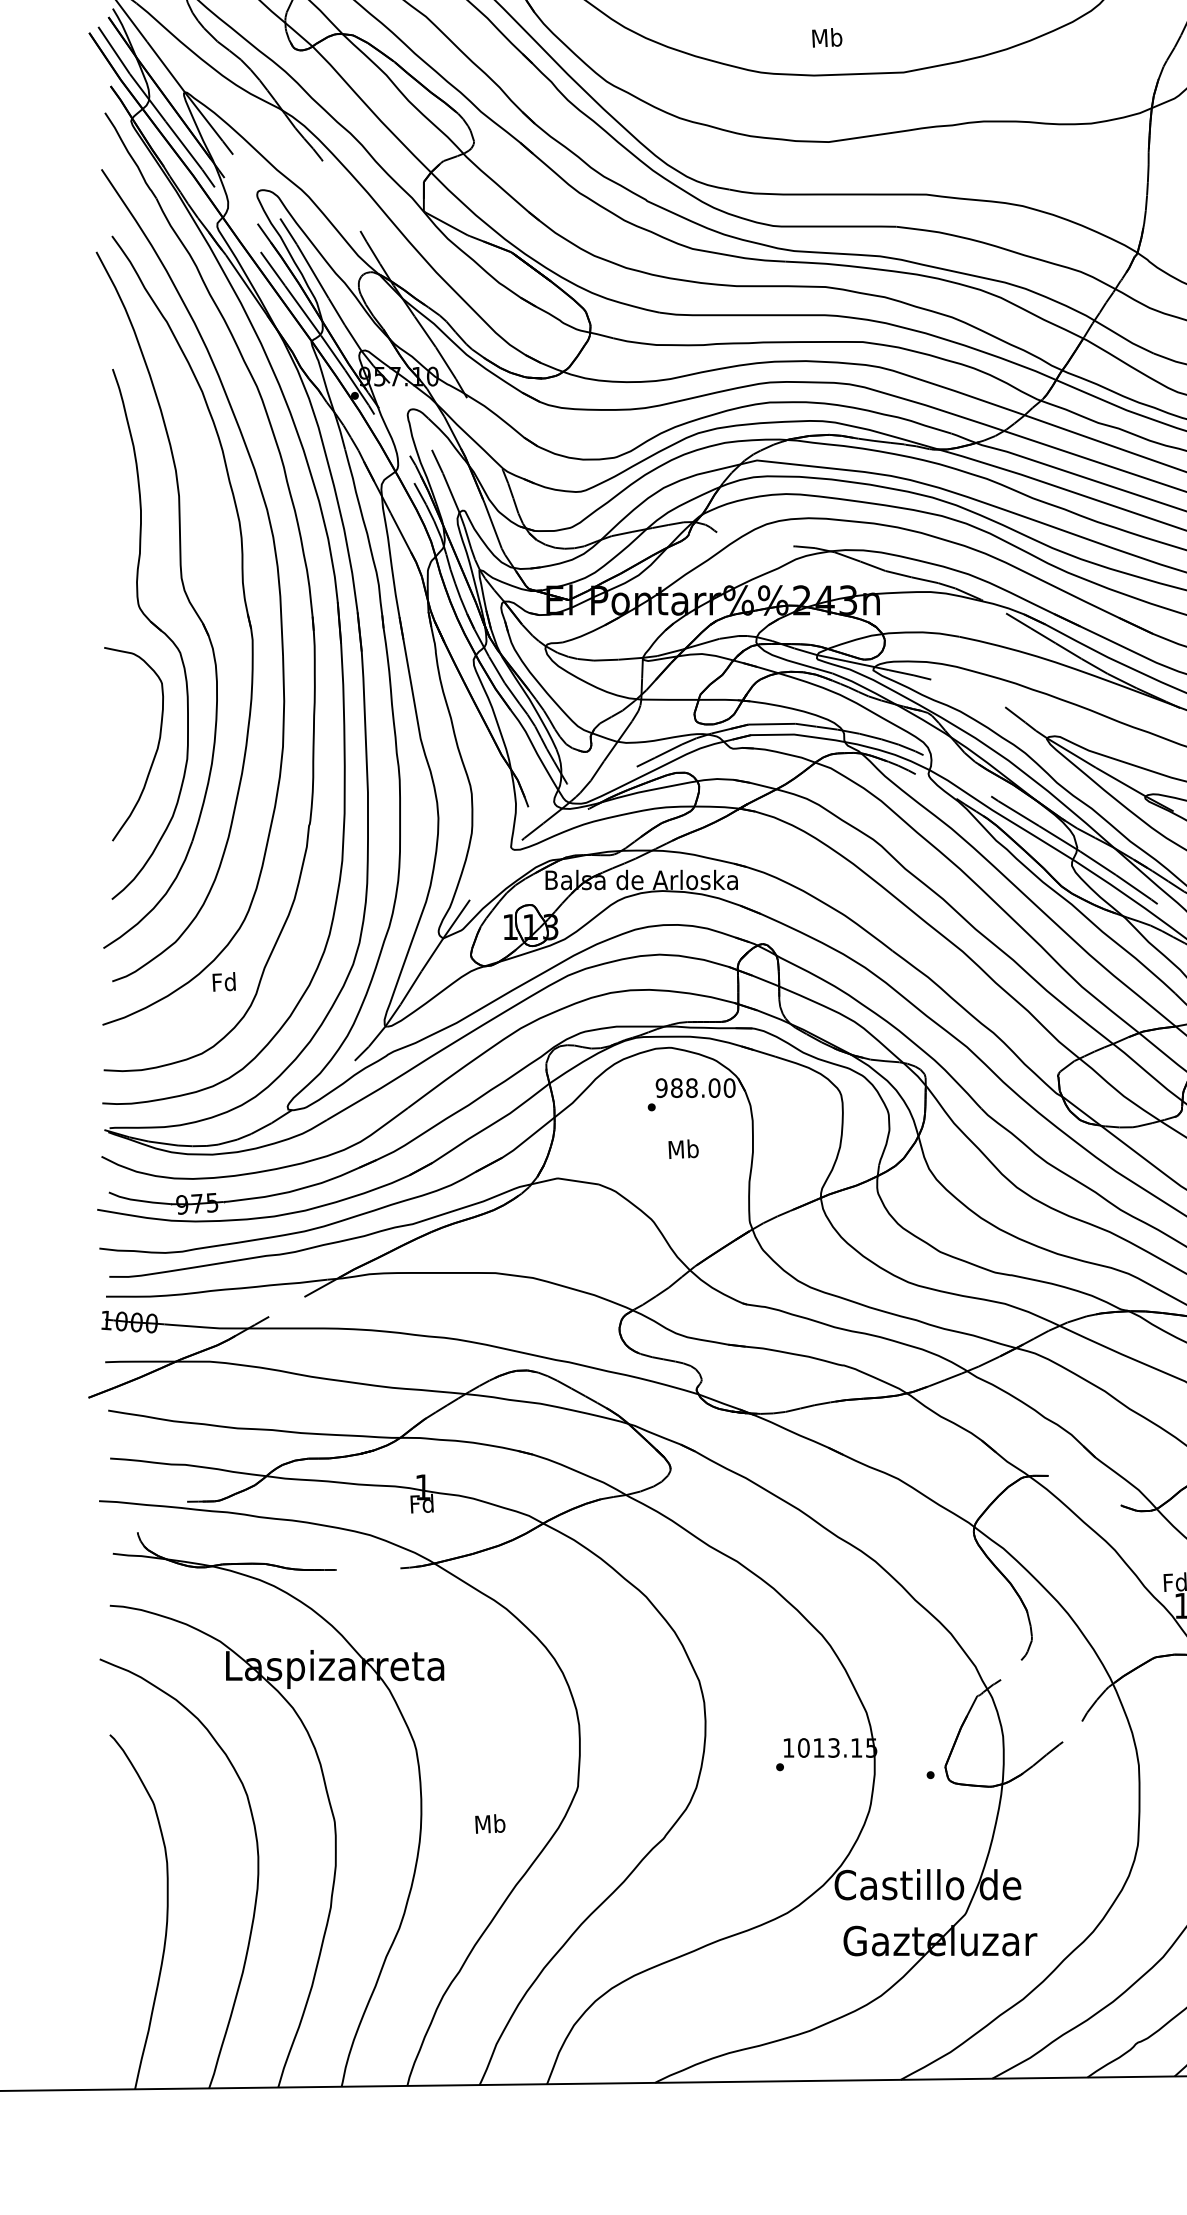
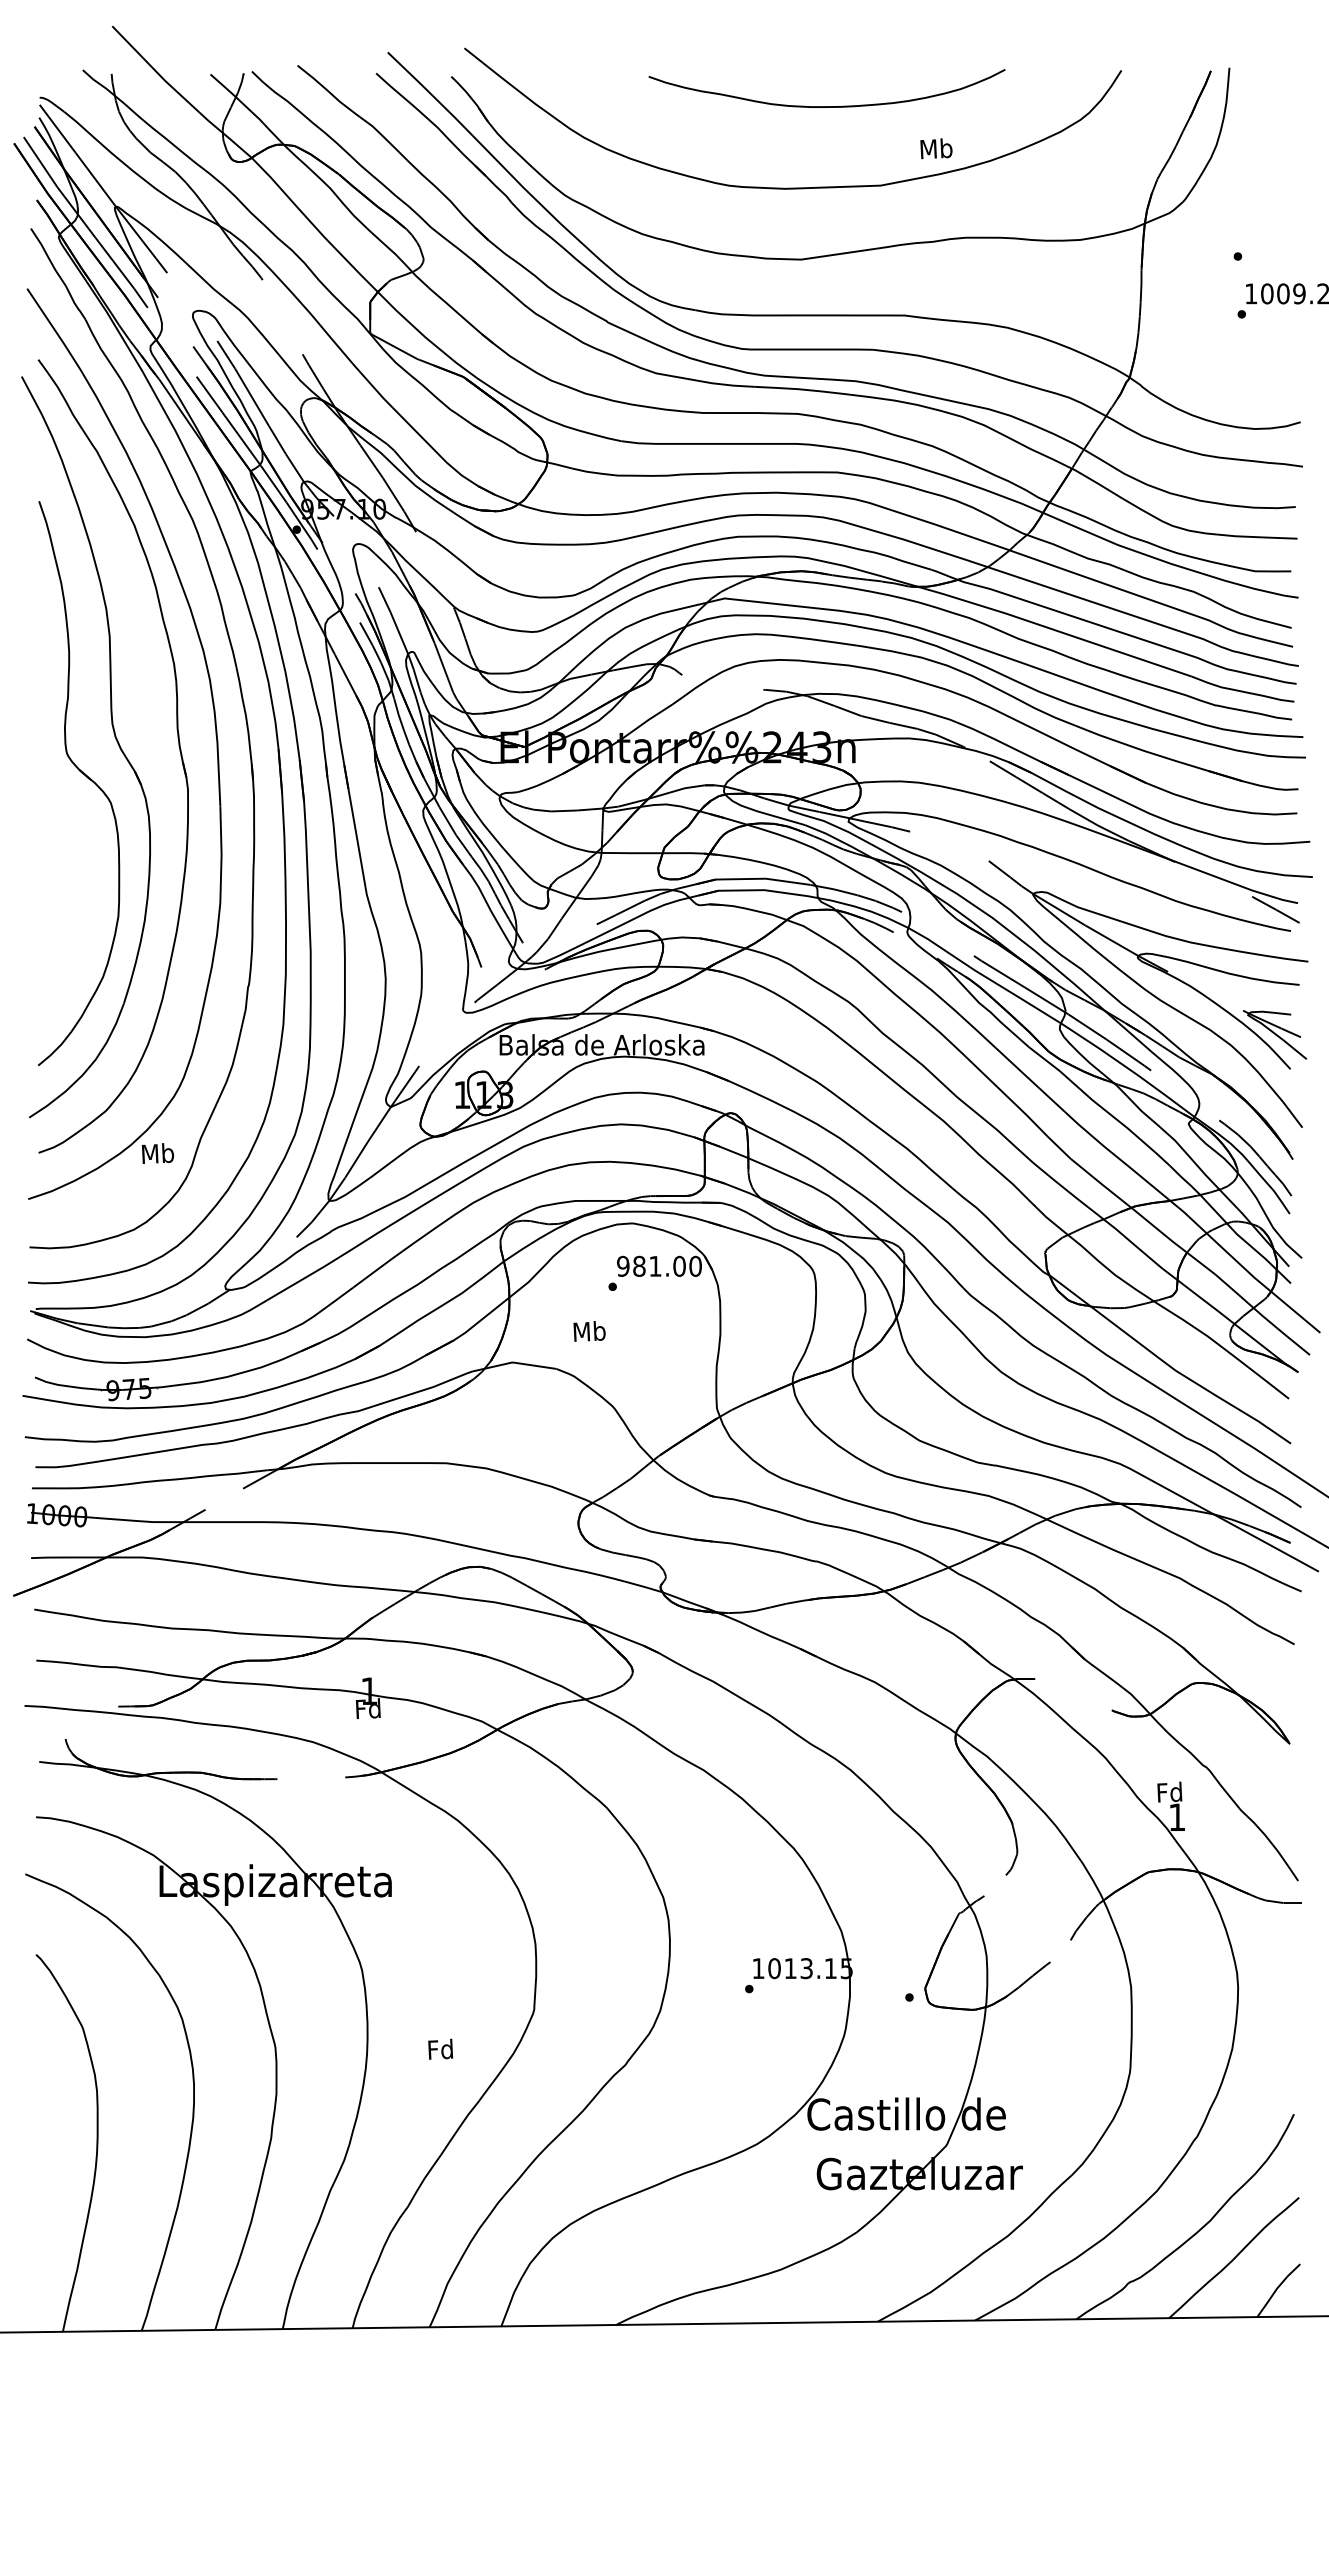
text: (827, 37) -> (936, 148), moved
curve: (155, 751) -> (84, 908), removed
text: (224, 981) -> (158, 1152), Fd -> Mb
text: (691, 1087) -> (655, 1265), 988.00 -> 981.00
text: (683, 1149) -> (589, 1331), moved
text: (489, 1823) -> (440, 2048), Mb -> Fd

